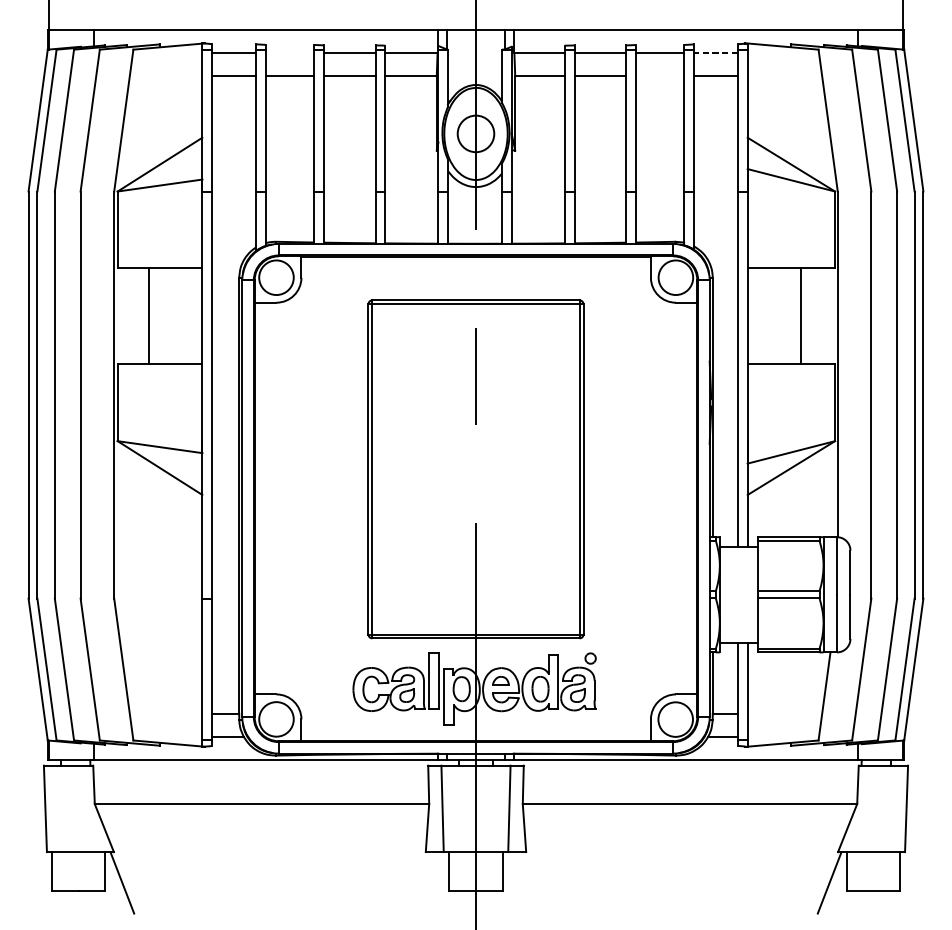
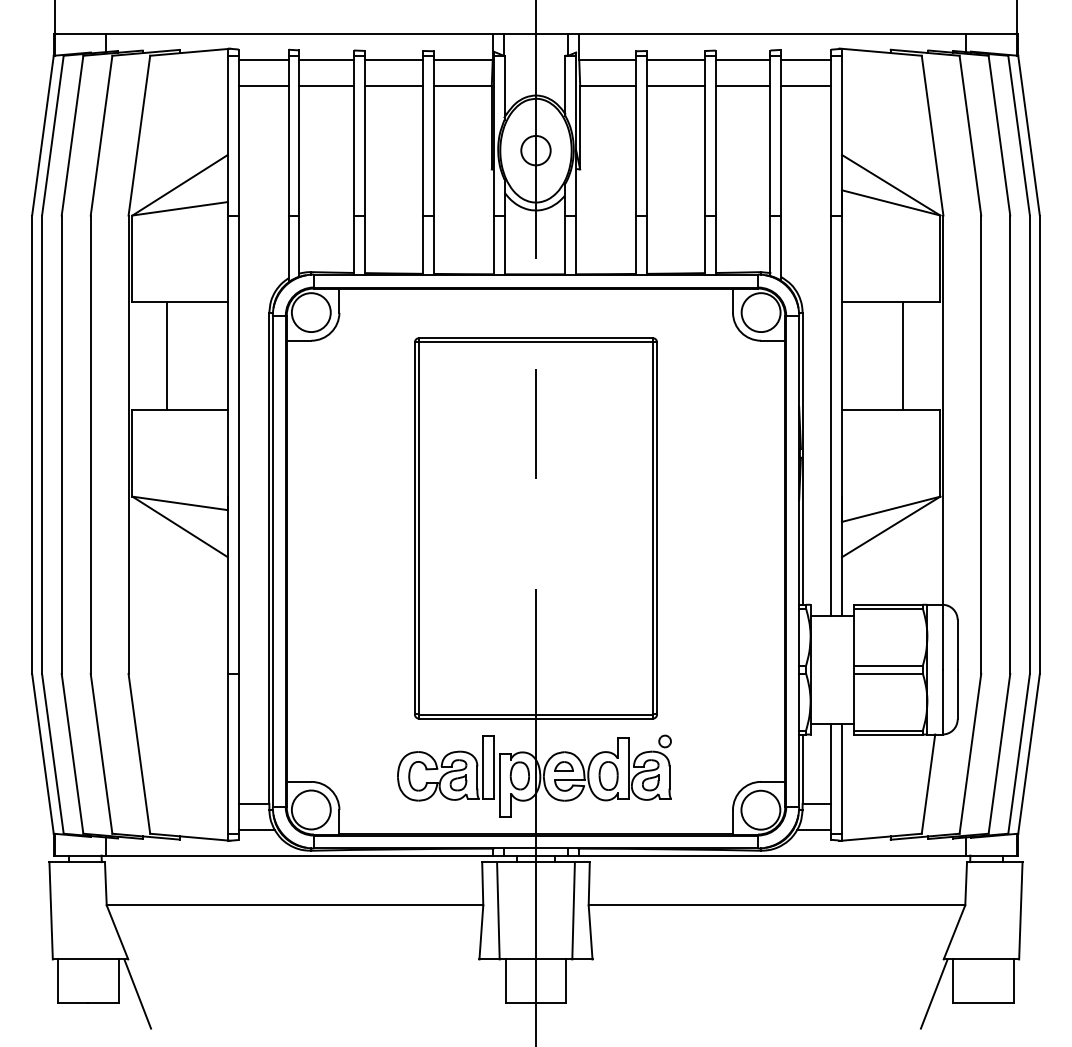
line: (289, 52) -> (326, 59), added
line: (716, 52) -> (806, 59), dashed -> solid
line: (659, 76) -> (742, 85), added
circle: (475, 133) -> (535, 150), size x0.71

